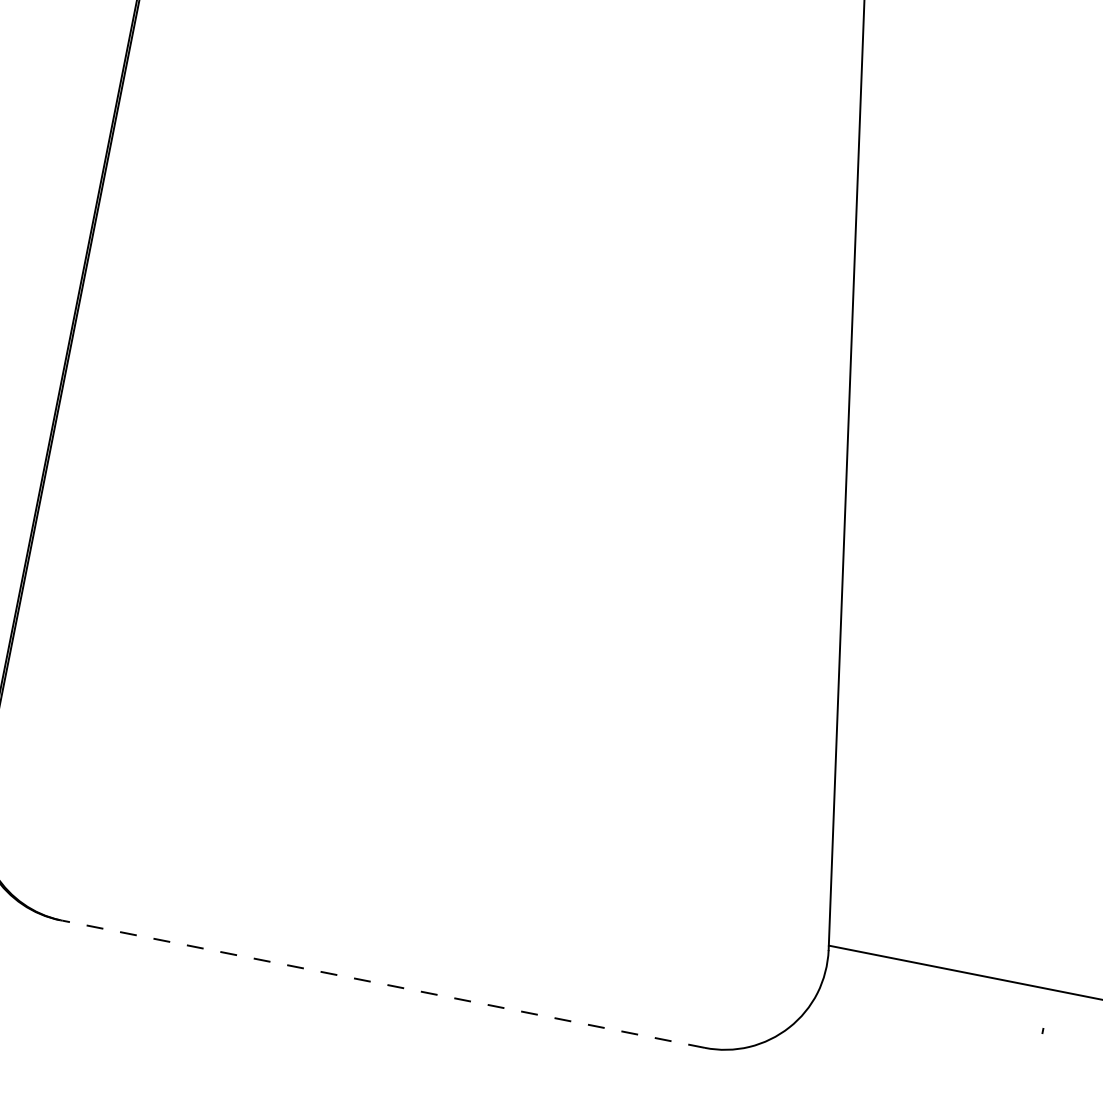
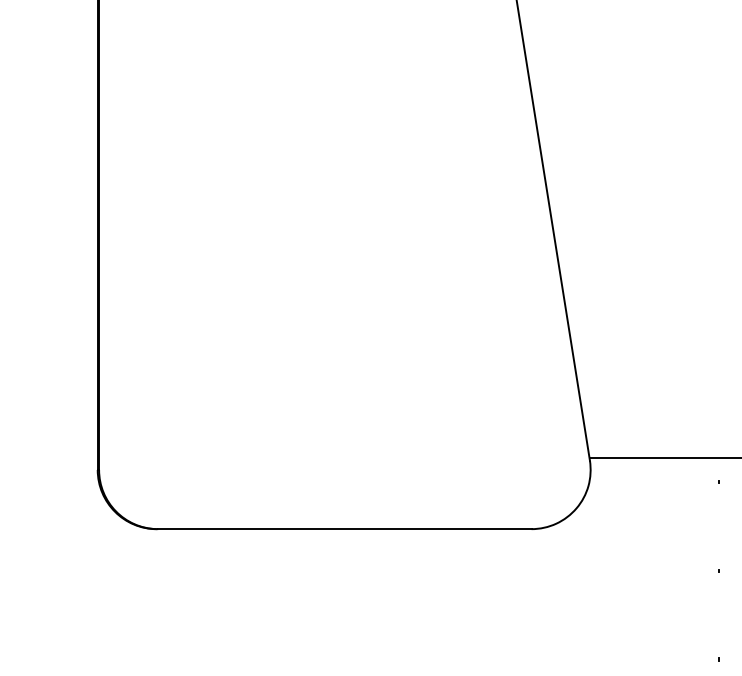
line: (383, 984) -> (344, 529), dashed -> solid

